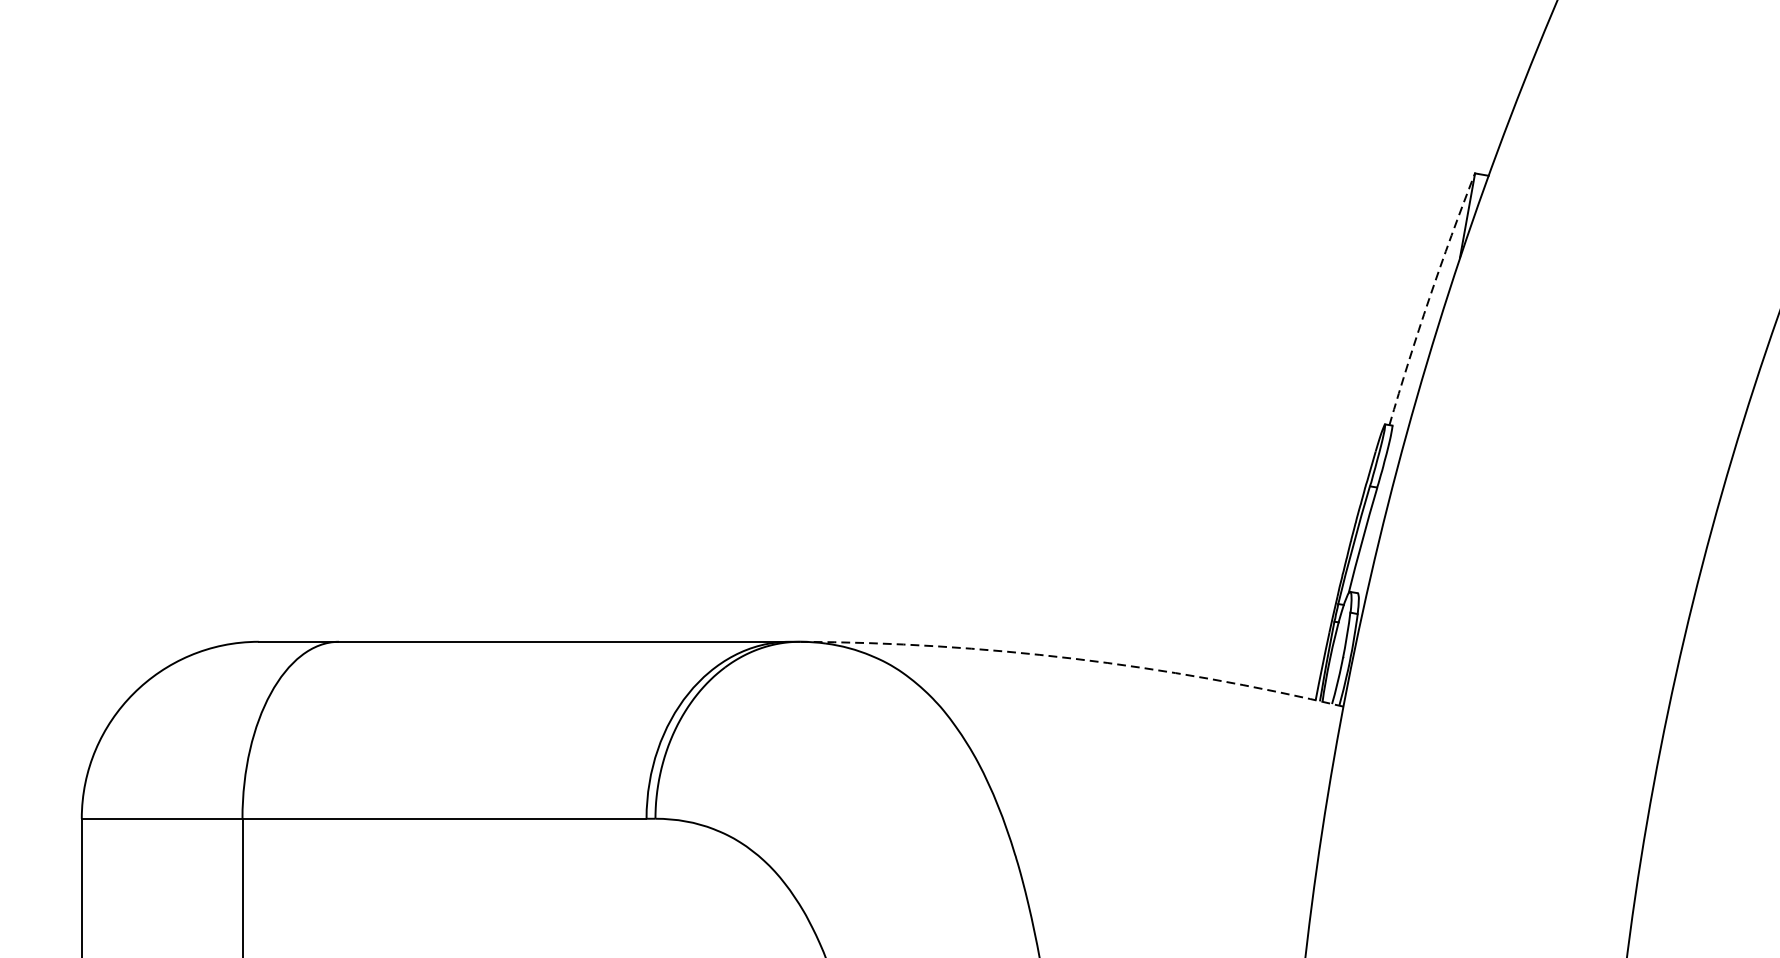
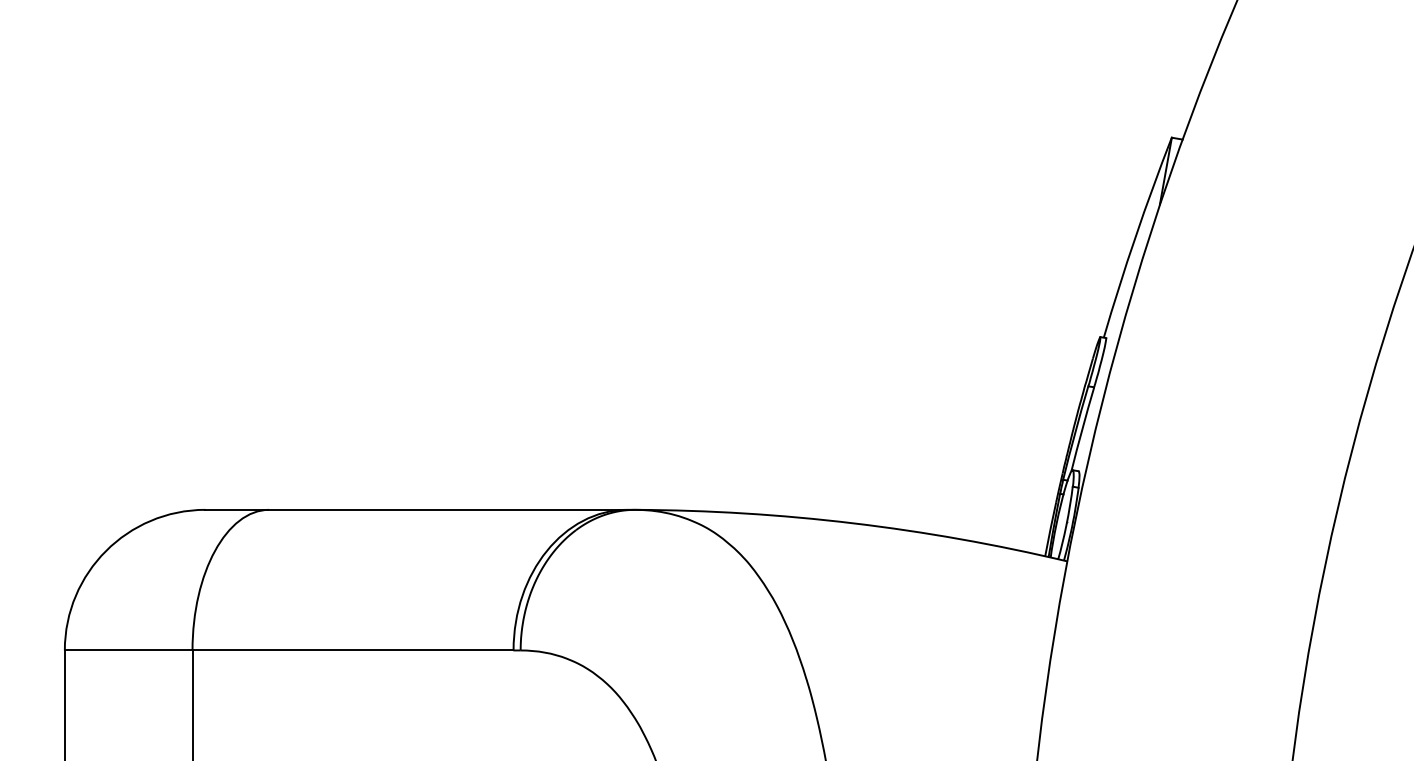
arc: (1429, 299) -> (1135, 237), dashed -> solid
arc: (1074, 658) -> (853, 523), dashed -> solid

